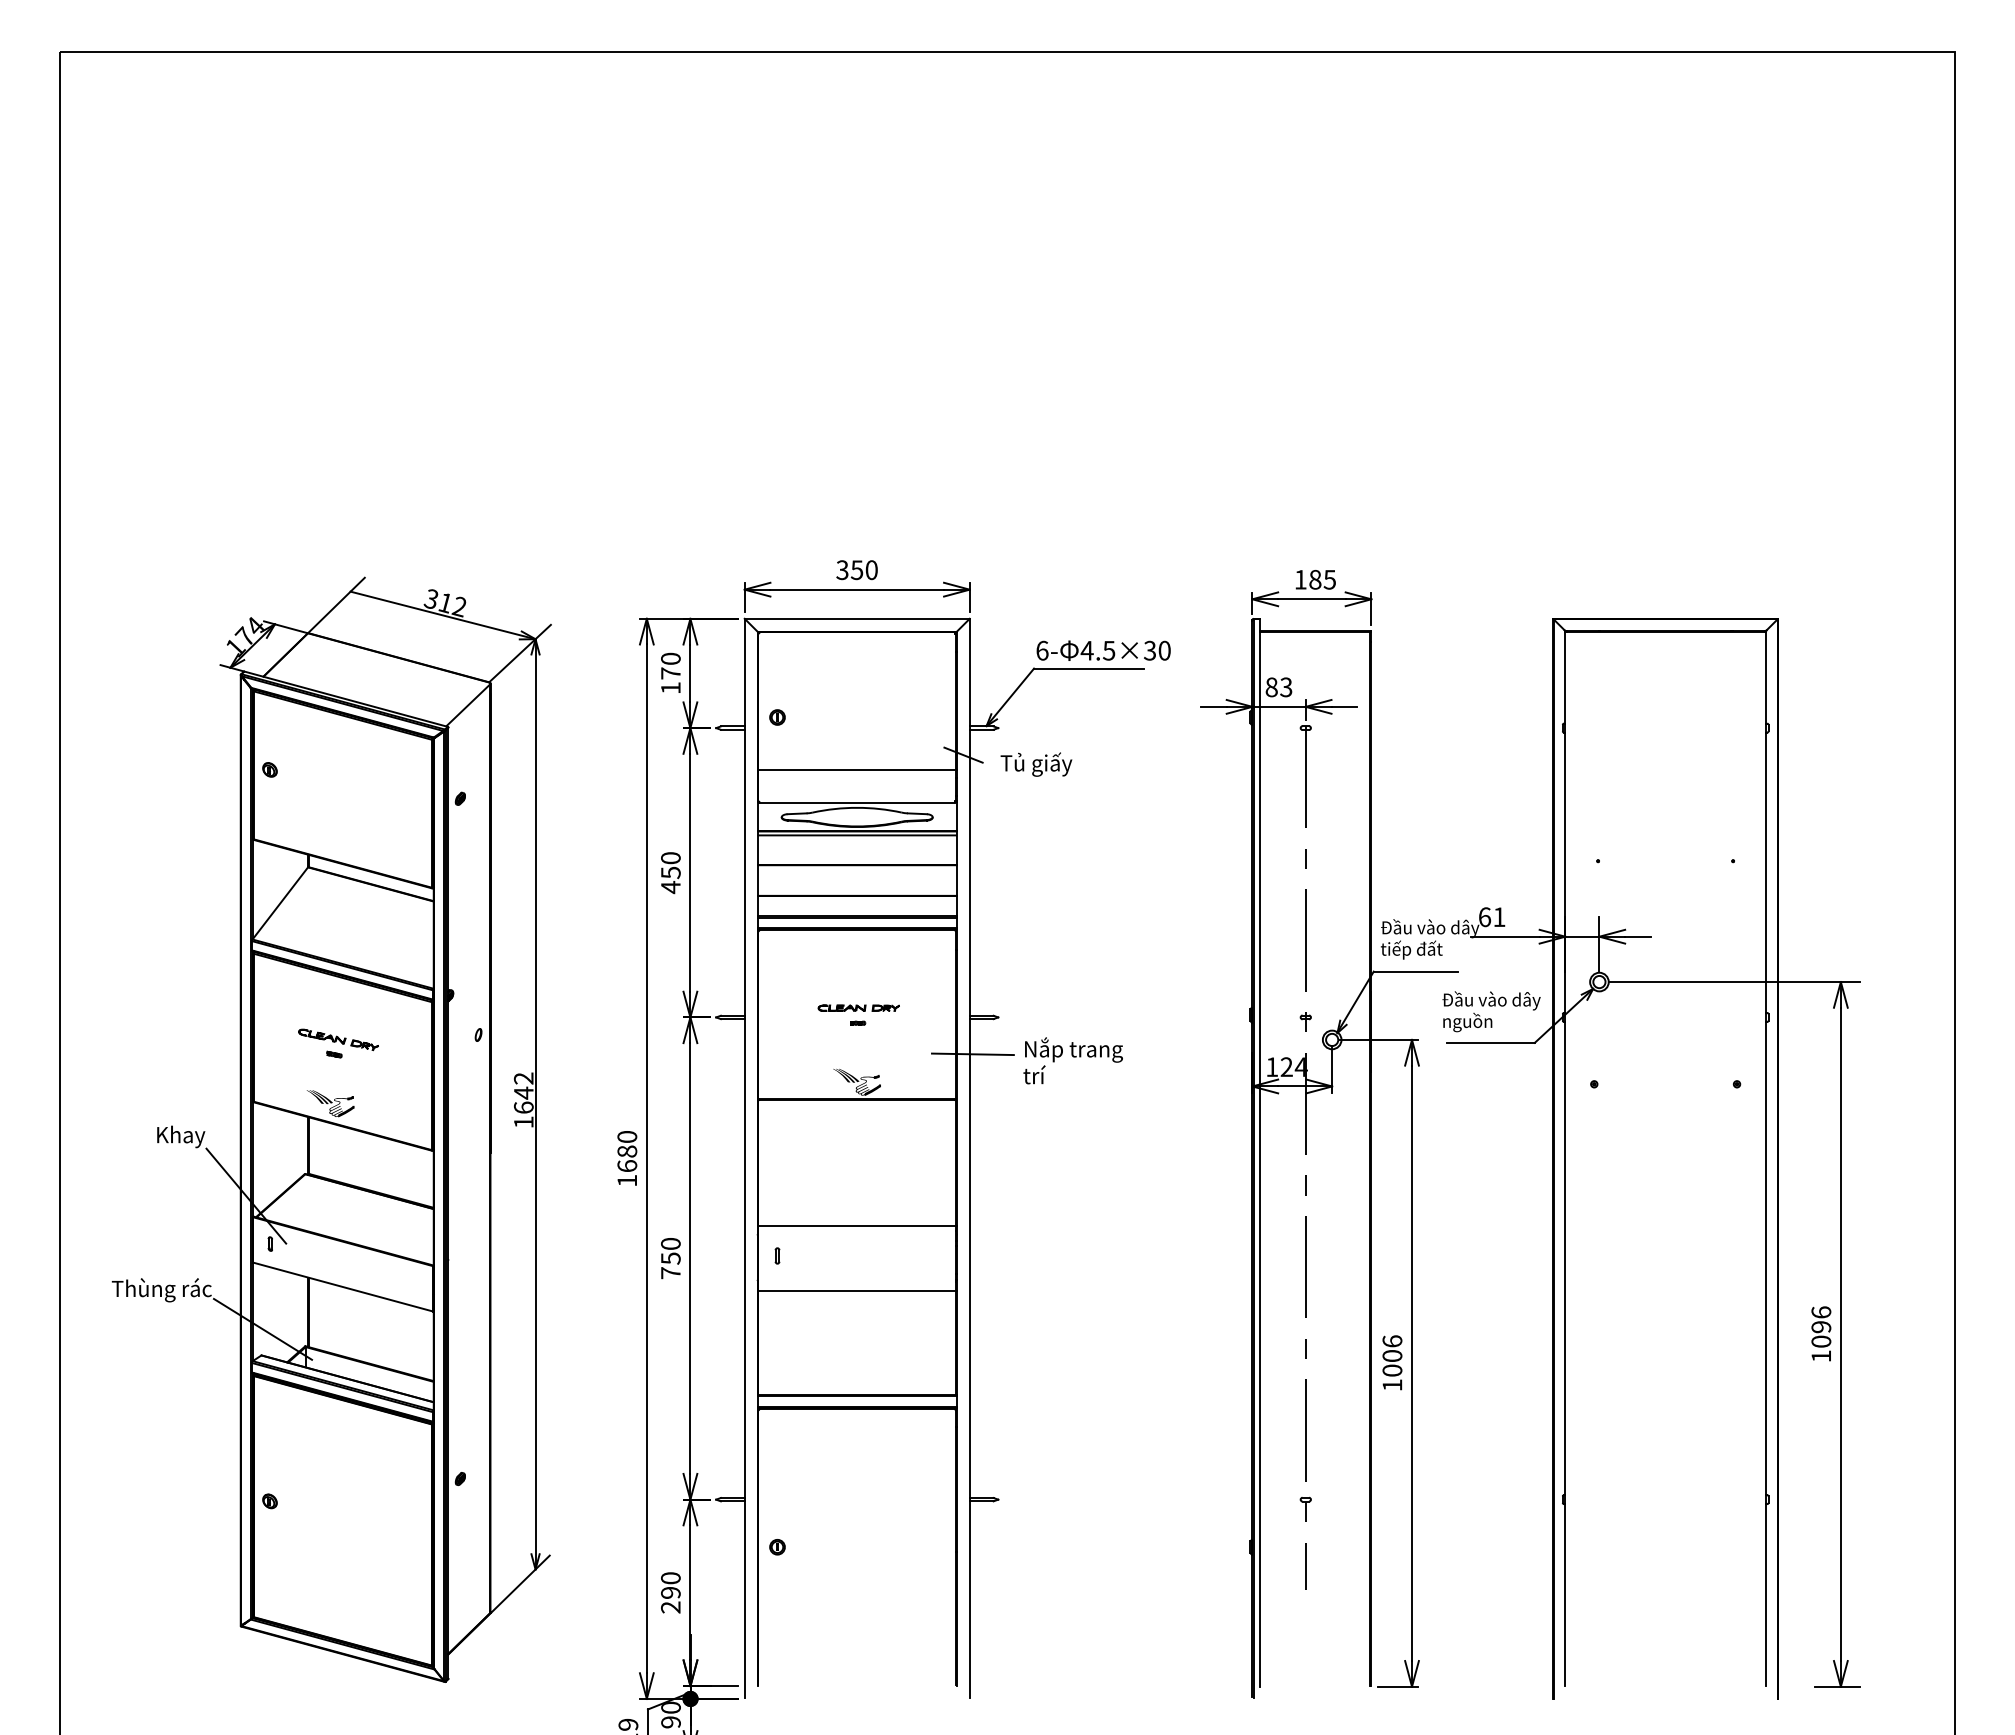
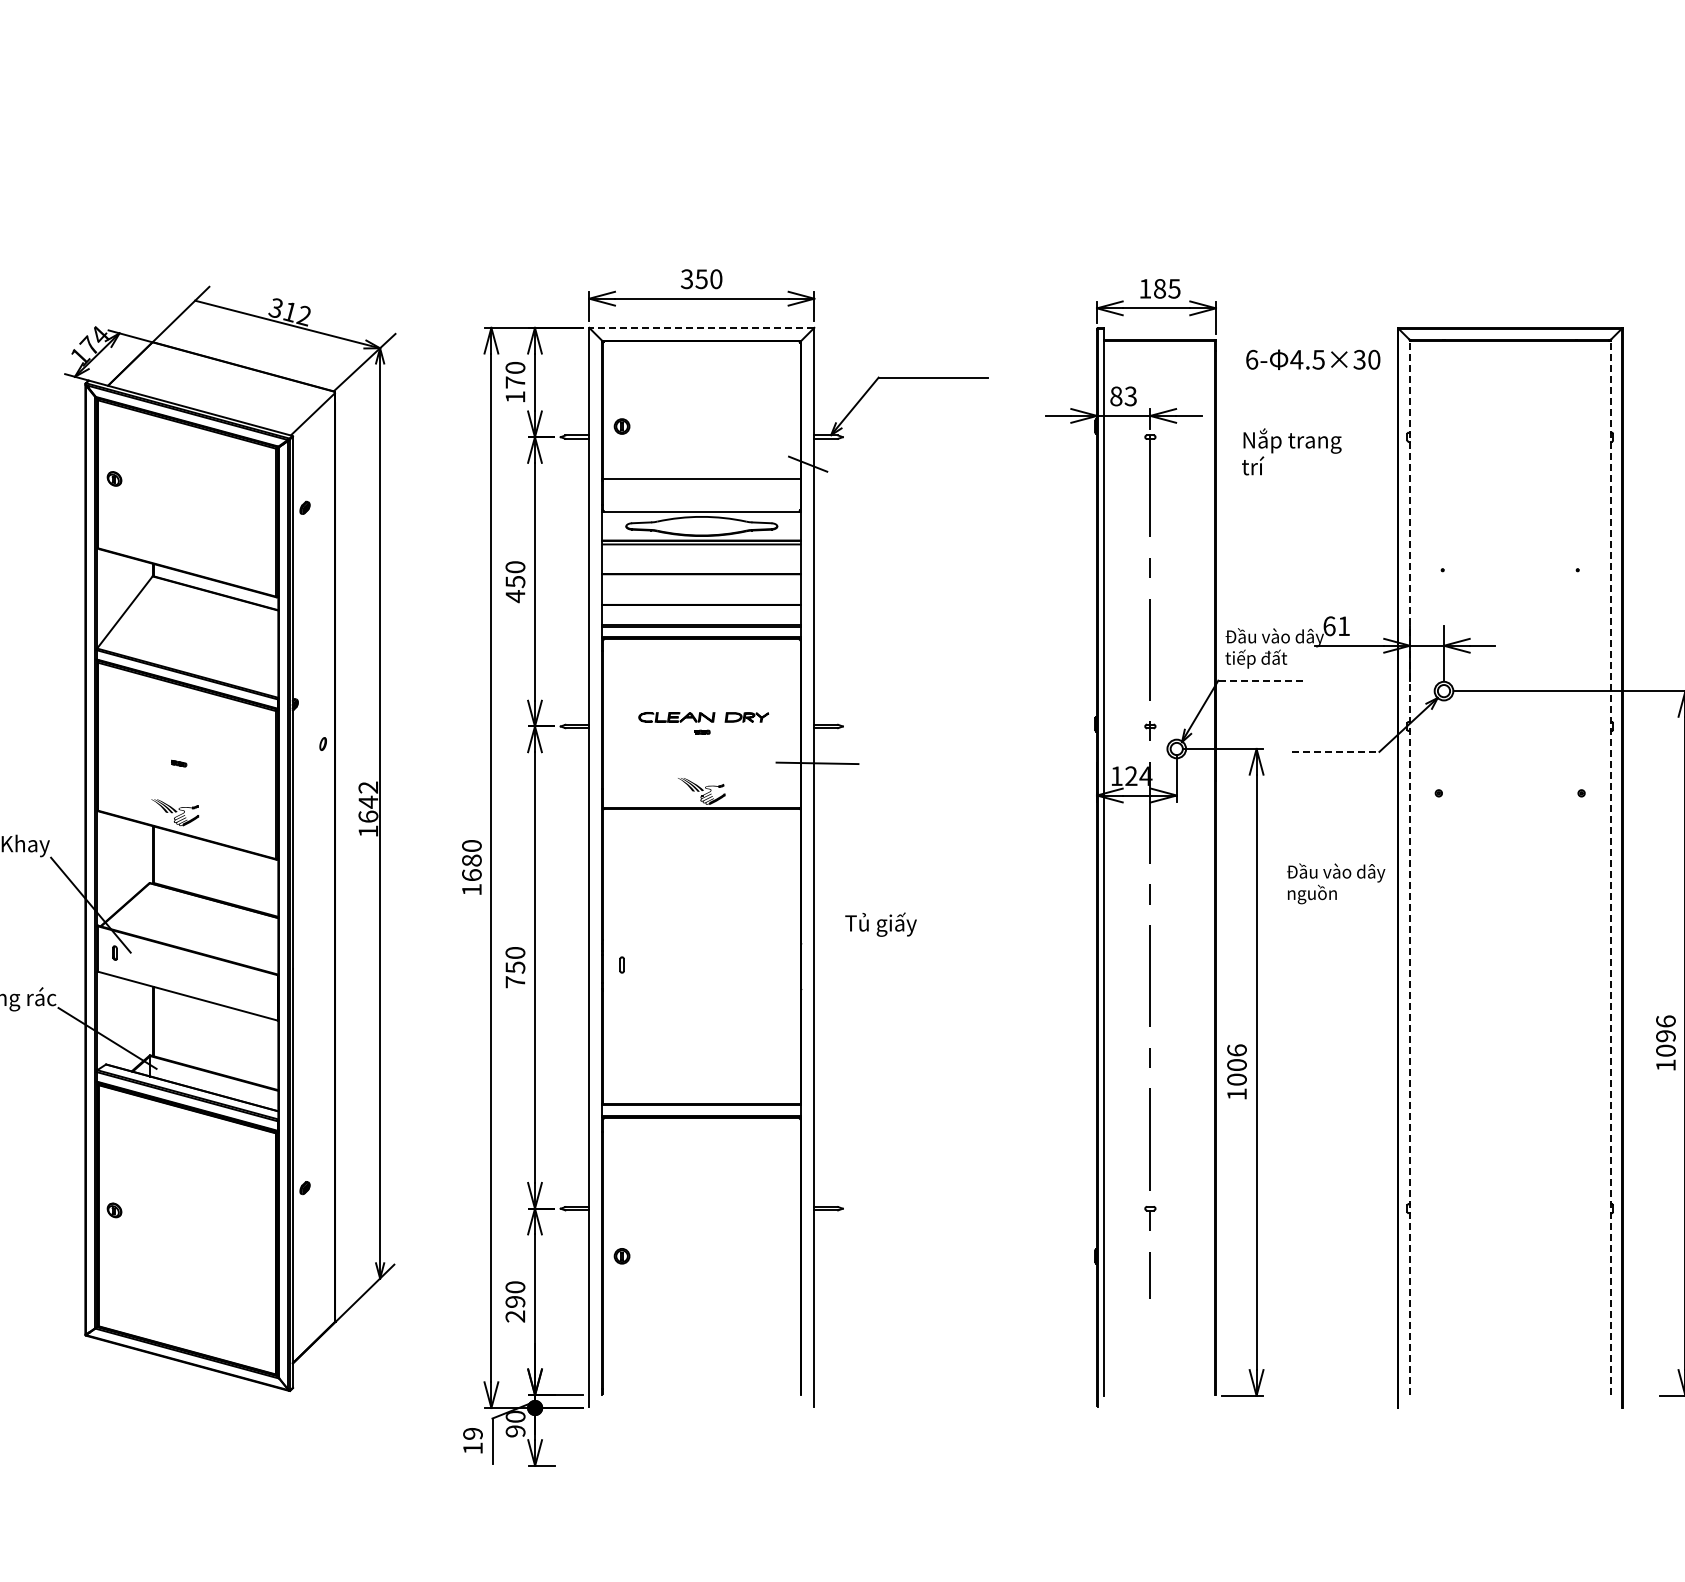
line: (857, 618) -> (702, 327), solid -> dashed
text: (1103, 650) -> (1313, 359), moved
text: (1036, 764) -> (881, 924), moved
line: (1415, 971) -> (1260, 680), solid -> dashed
part: (858, 1007) -> (703, 716), size x1.6
text: (1491, 1011) -> (1336, 883), moved
part: (338, 1039) -> (183, 748), removed
line: (1490, 1042) -> (1335, 751), solid -> dashed
text: (1072, 1060) -> (1291, 451), moved
line: (1565, 1158) -> (1410, 867), solid -> dashed
line: (1765, 1158) -> (1610, 867), solid -> dashed
line: (856, 1226) -> (701, 935), removed
line: (856, 1290) -> (701, 999), removed

